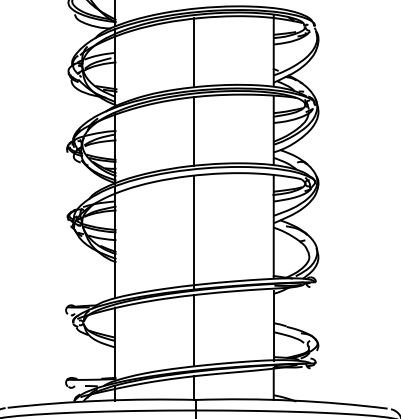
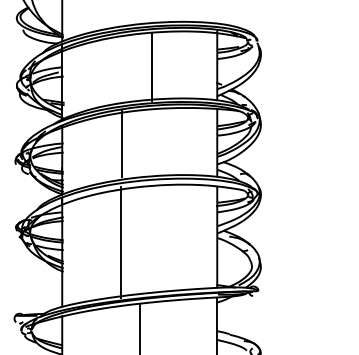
line: (194, 52) -> (152, 66), moved
line: (194, 130) -> (122, 143), moved
line: (194, 232) -> (121, 242), moved

